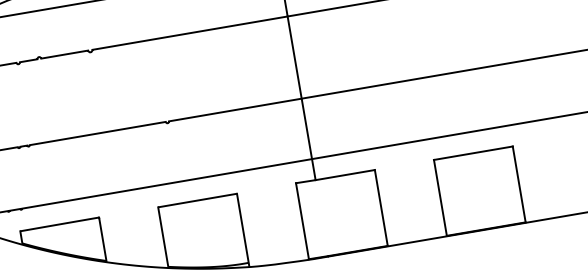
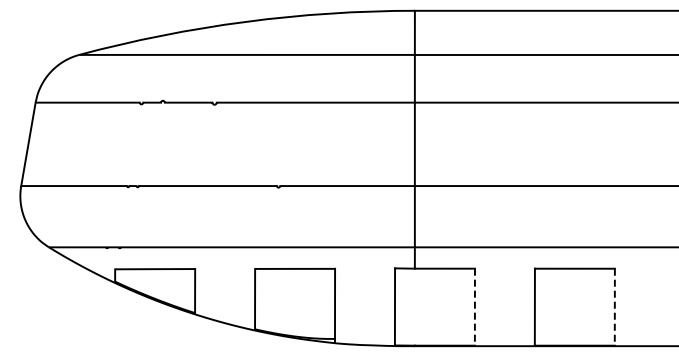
line: (518, 184) -> (614, 307), solid -> dashed
line: (380, 208) -> (474, 307), solid -> dashed

